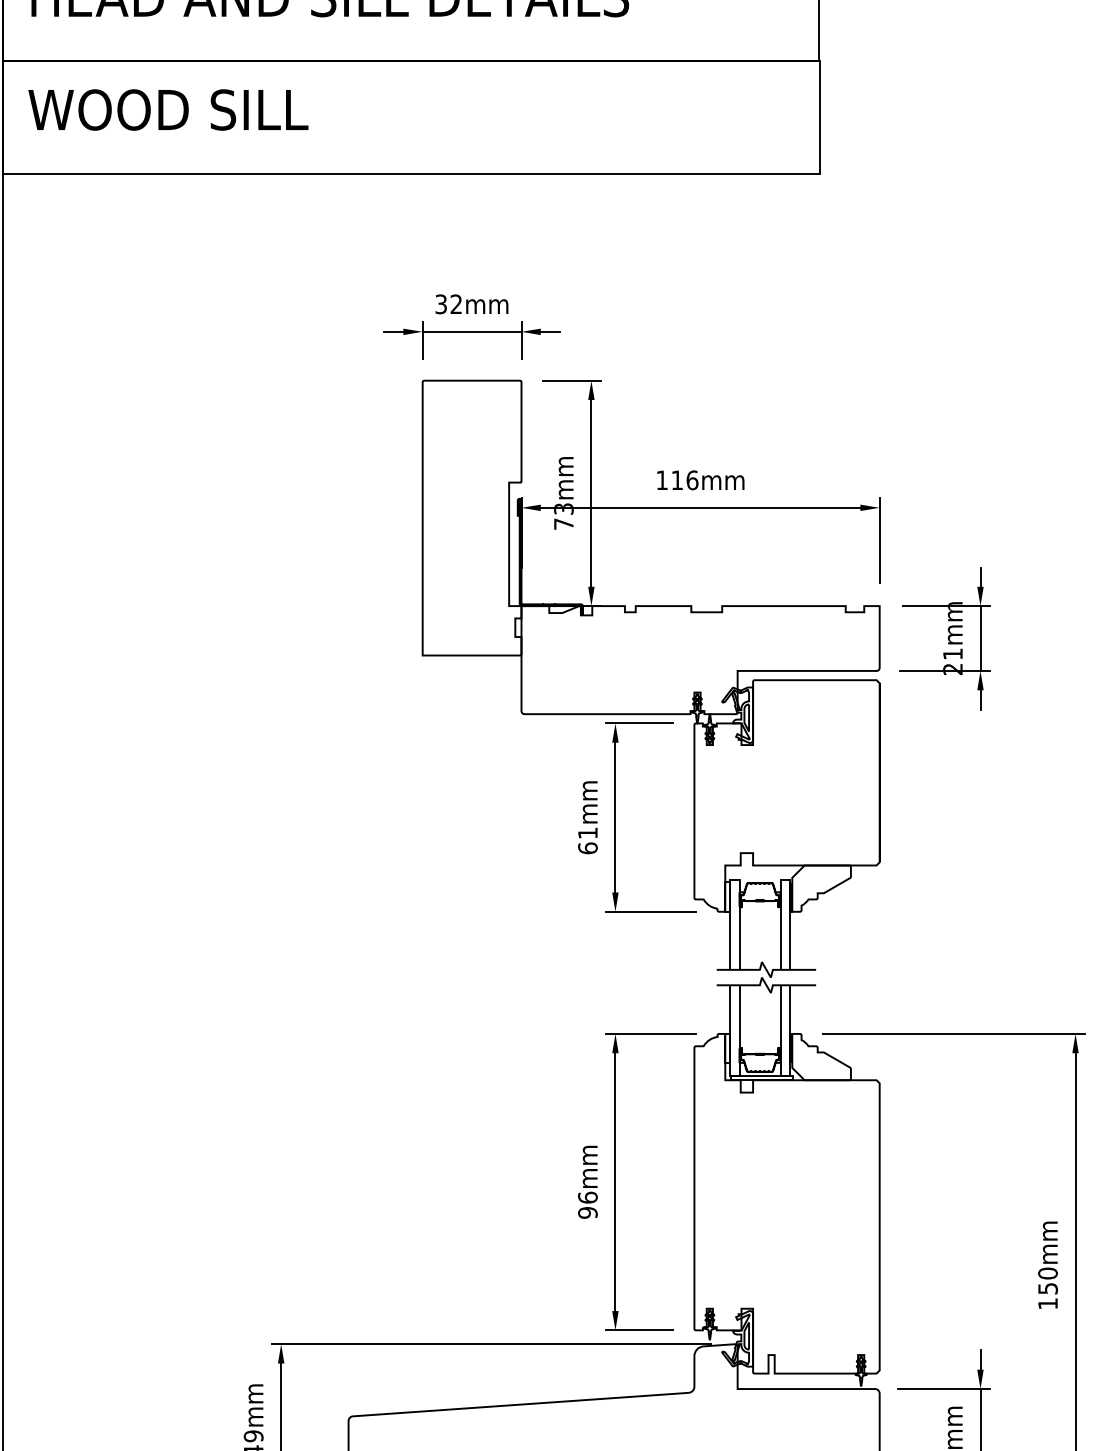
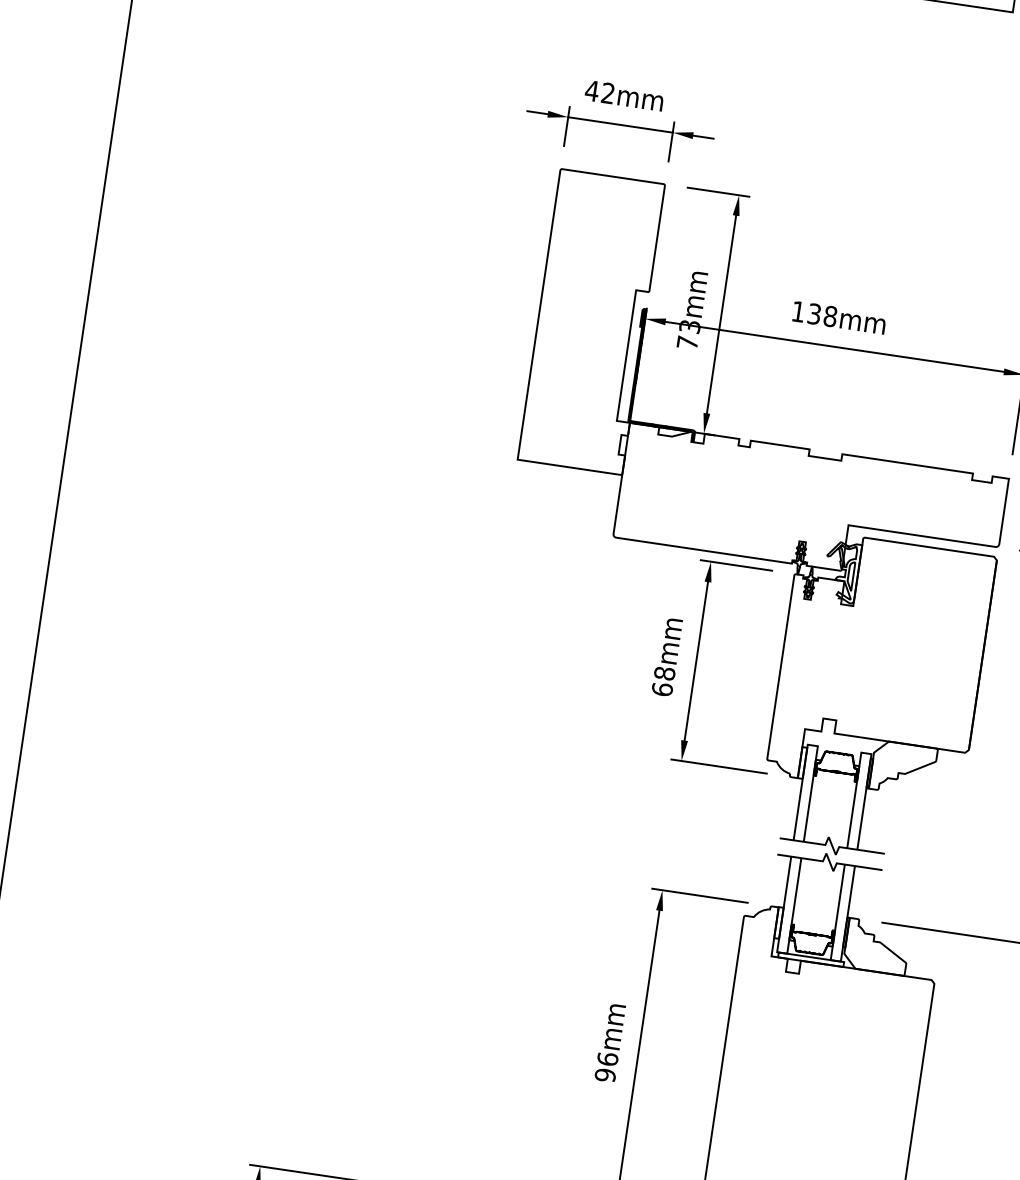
text: (441, 304) -> (592, 91), 32mm -> 42mm
text: (684, 480) -> (822, 315), 116mm -> 138mm
text: (587, 833) -> (664, 673), 61mm -> 68mm

